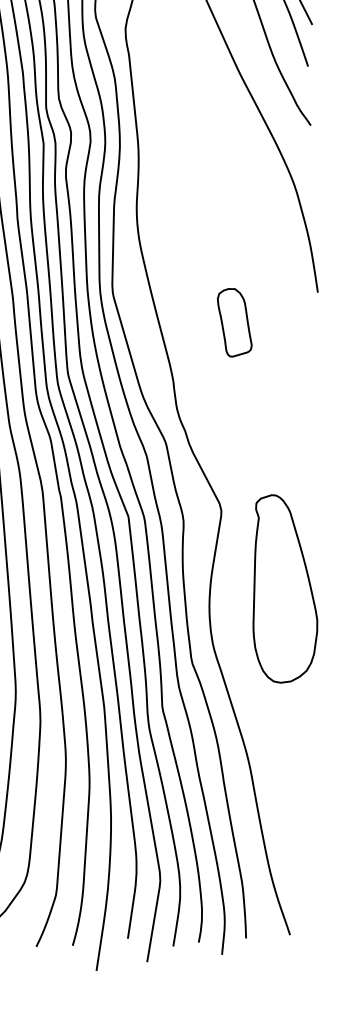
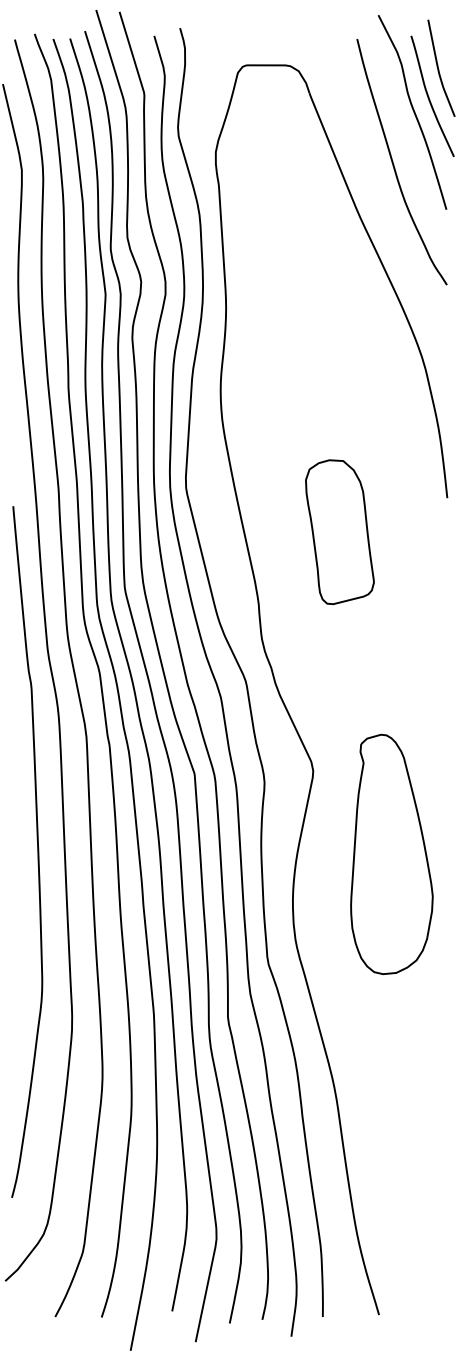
part: (234, 322) -> (339, 531), size x1.67
part: (283, 587) -> (391, 853), moved

